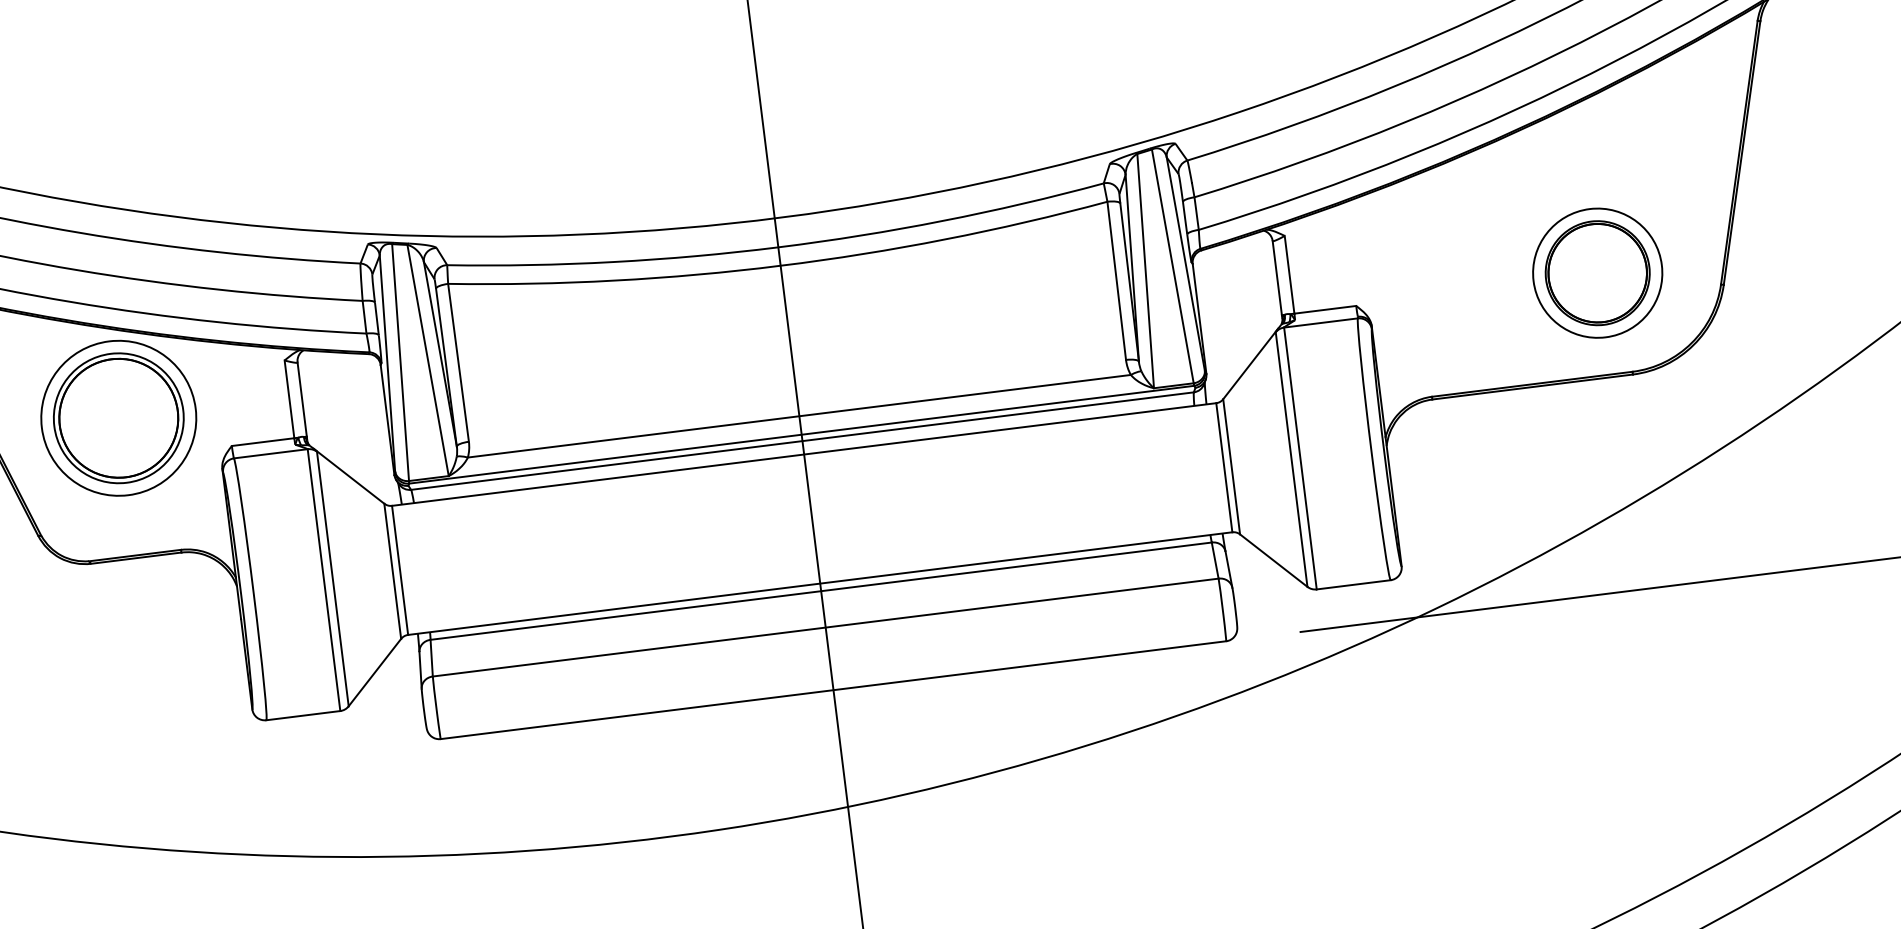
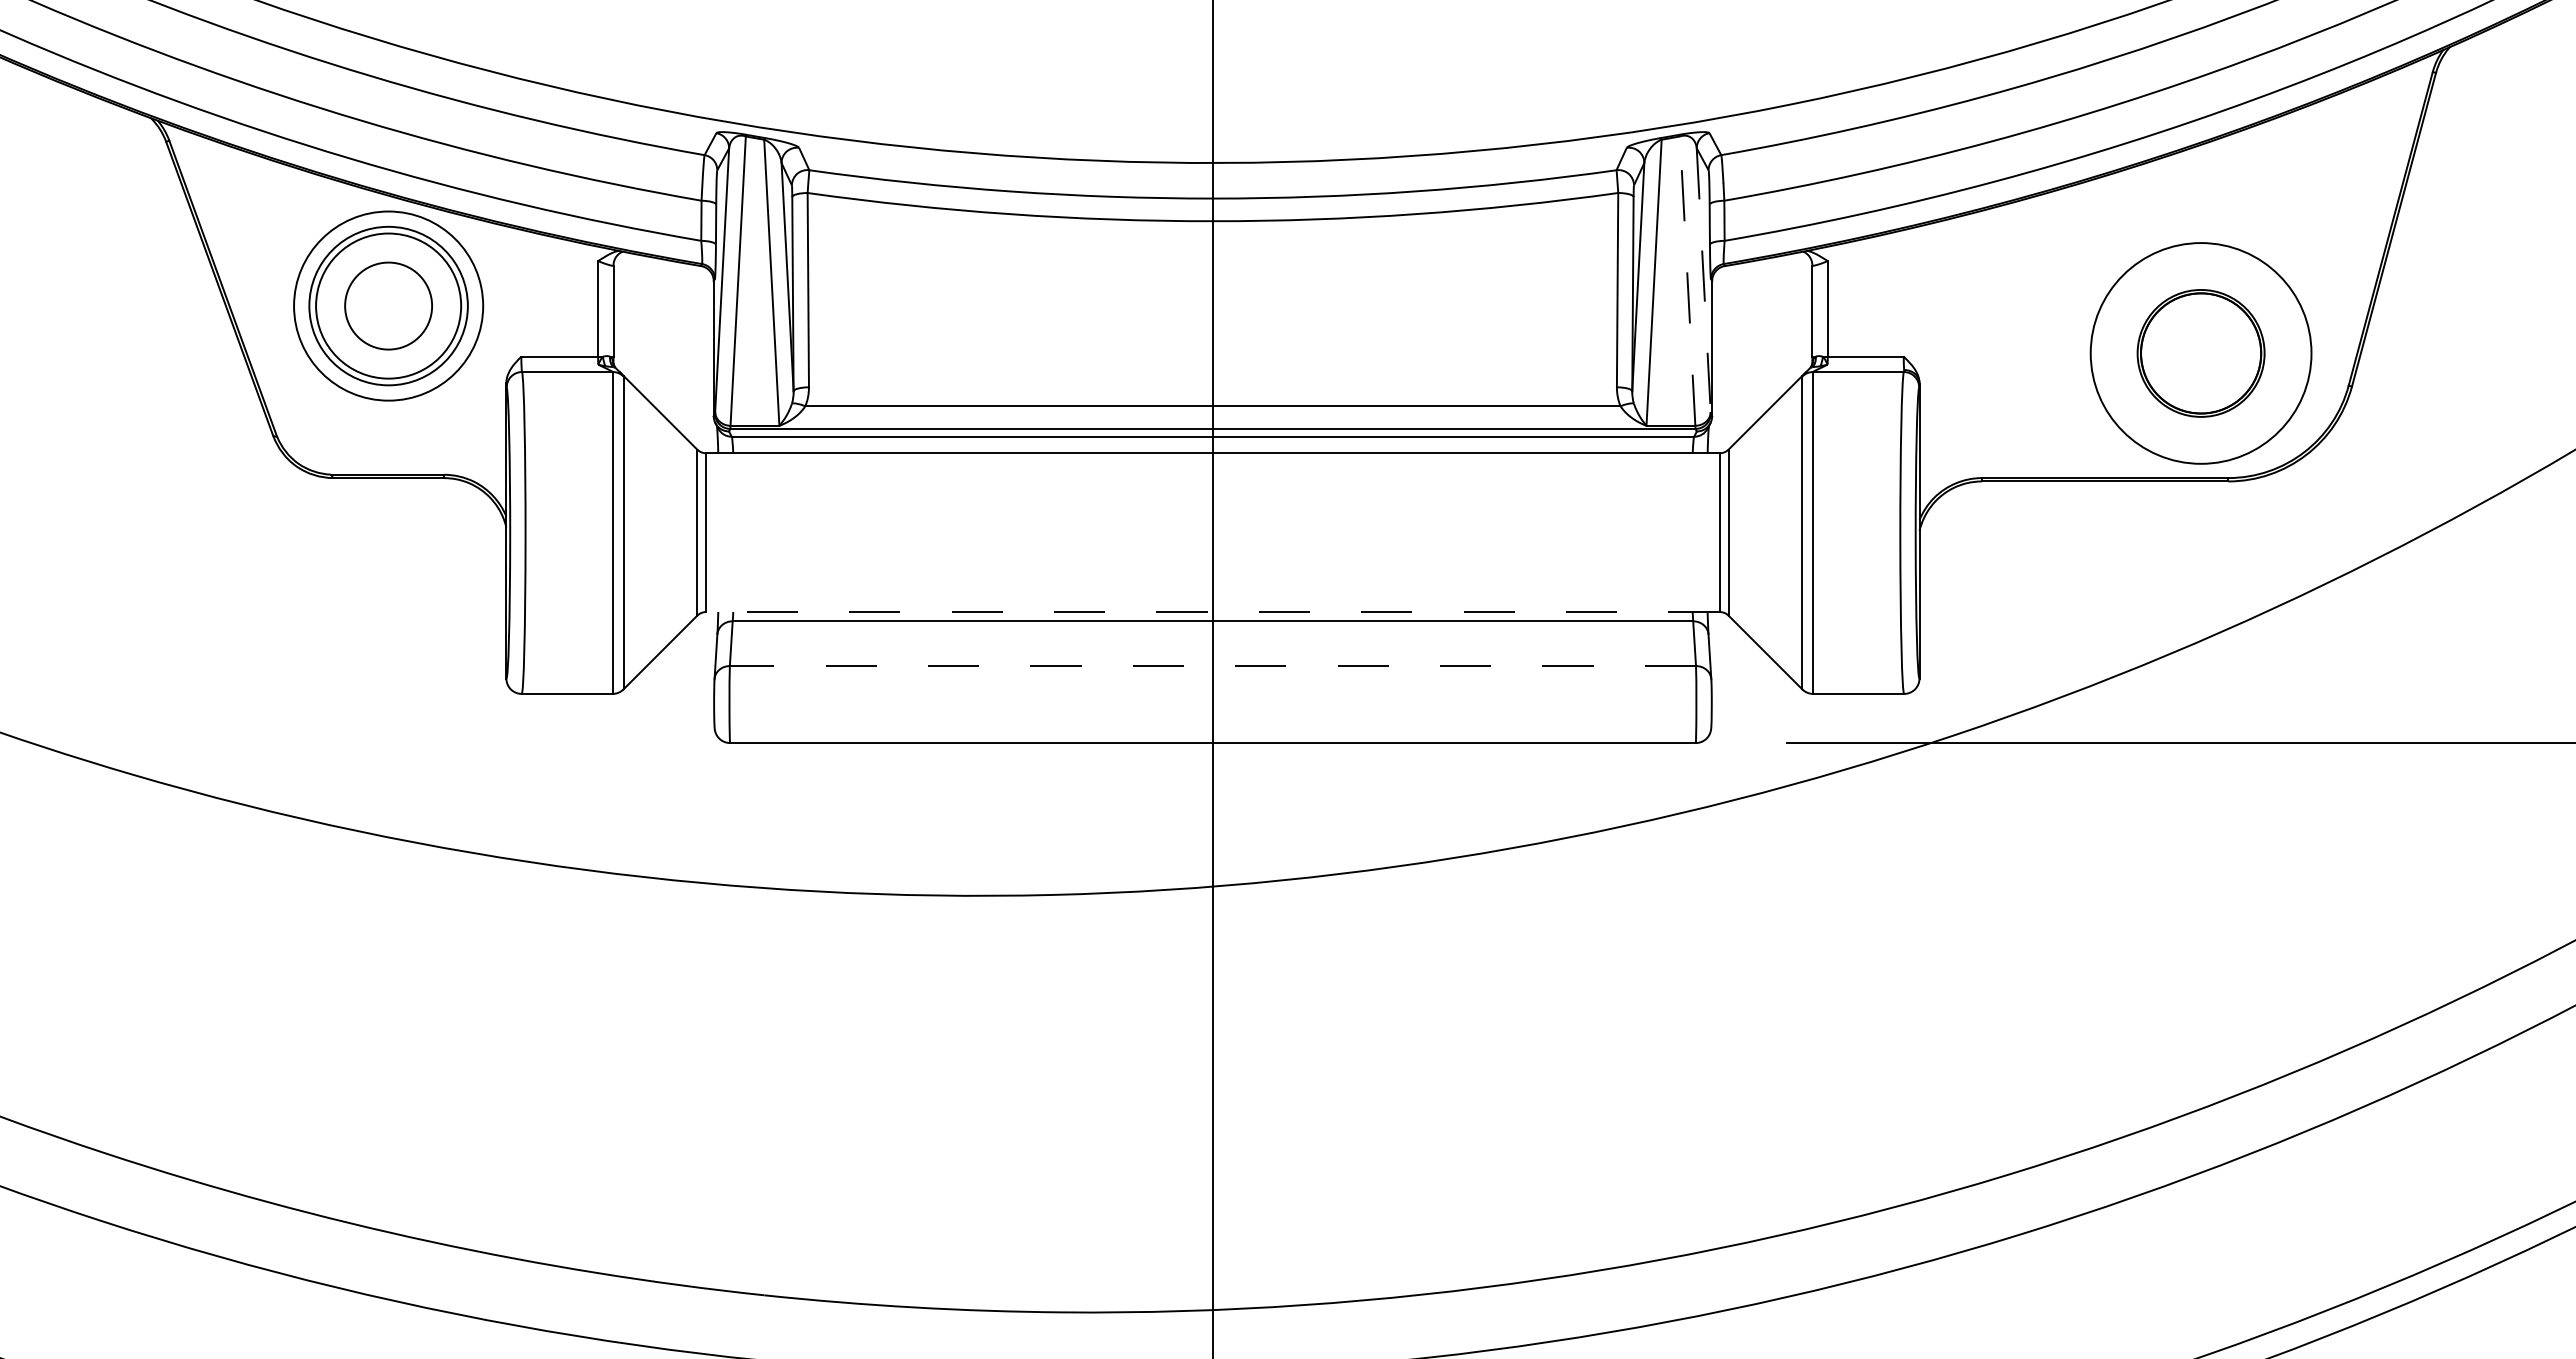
line: (1185, 264) -> (1703, 280), solid -> dashed
line: (1172, 266) -> (1687, 281), solid -> dashed
circle: (1597, 273) -> (2200, 353), size x1.4
circle: (118, 417) -> (388, 305), size x0.6
line: (819, 584) -> (1212, 612), solid -> dashed
line: (825, 627) -> (1212, 666), solid -> dashed

